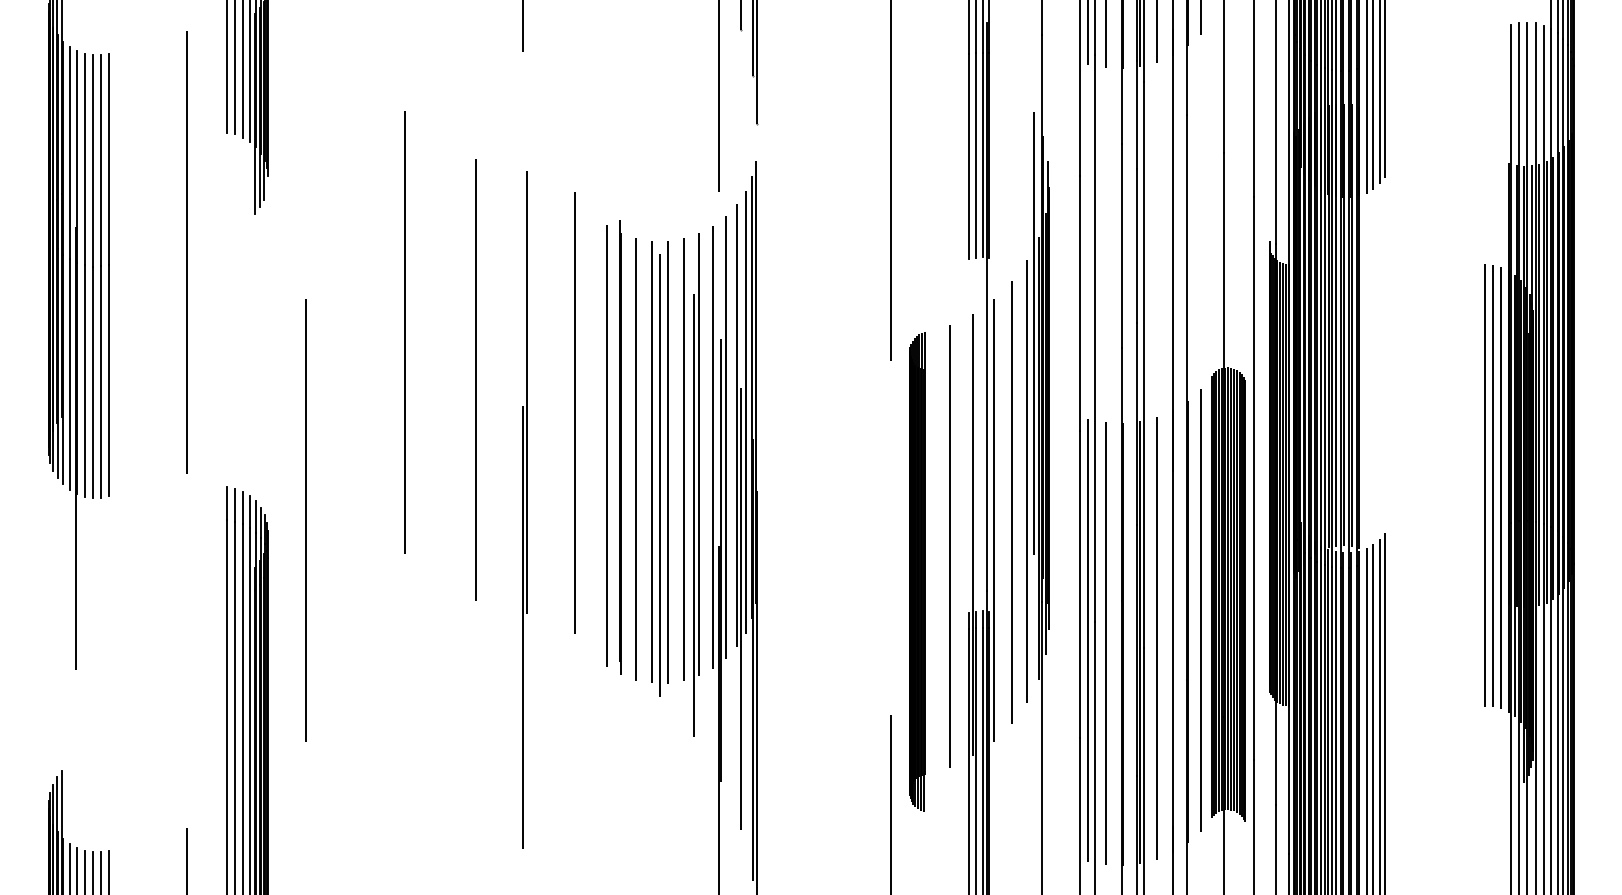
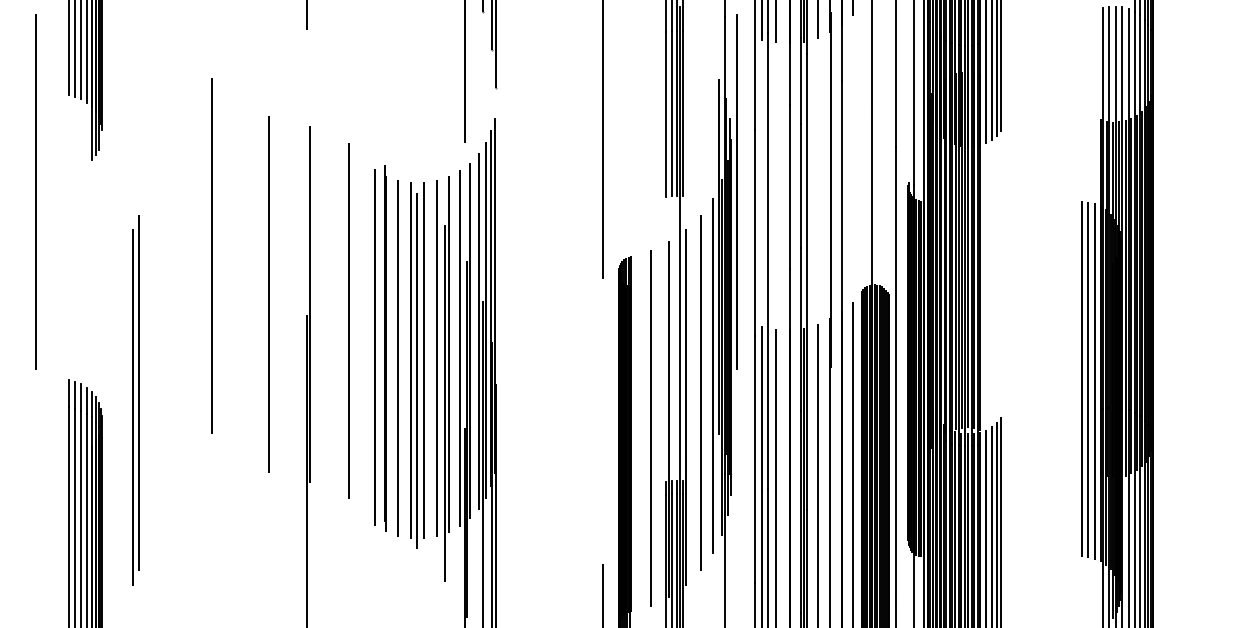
line: (1056, 252) -> (736, 191), added
line: (313, 502) -> (138, 393), added

